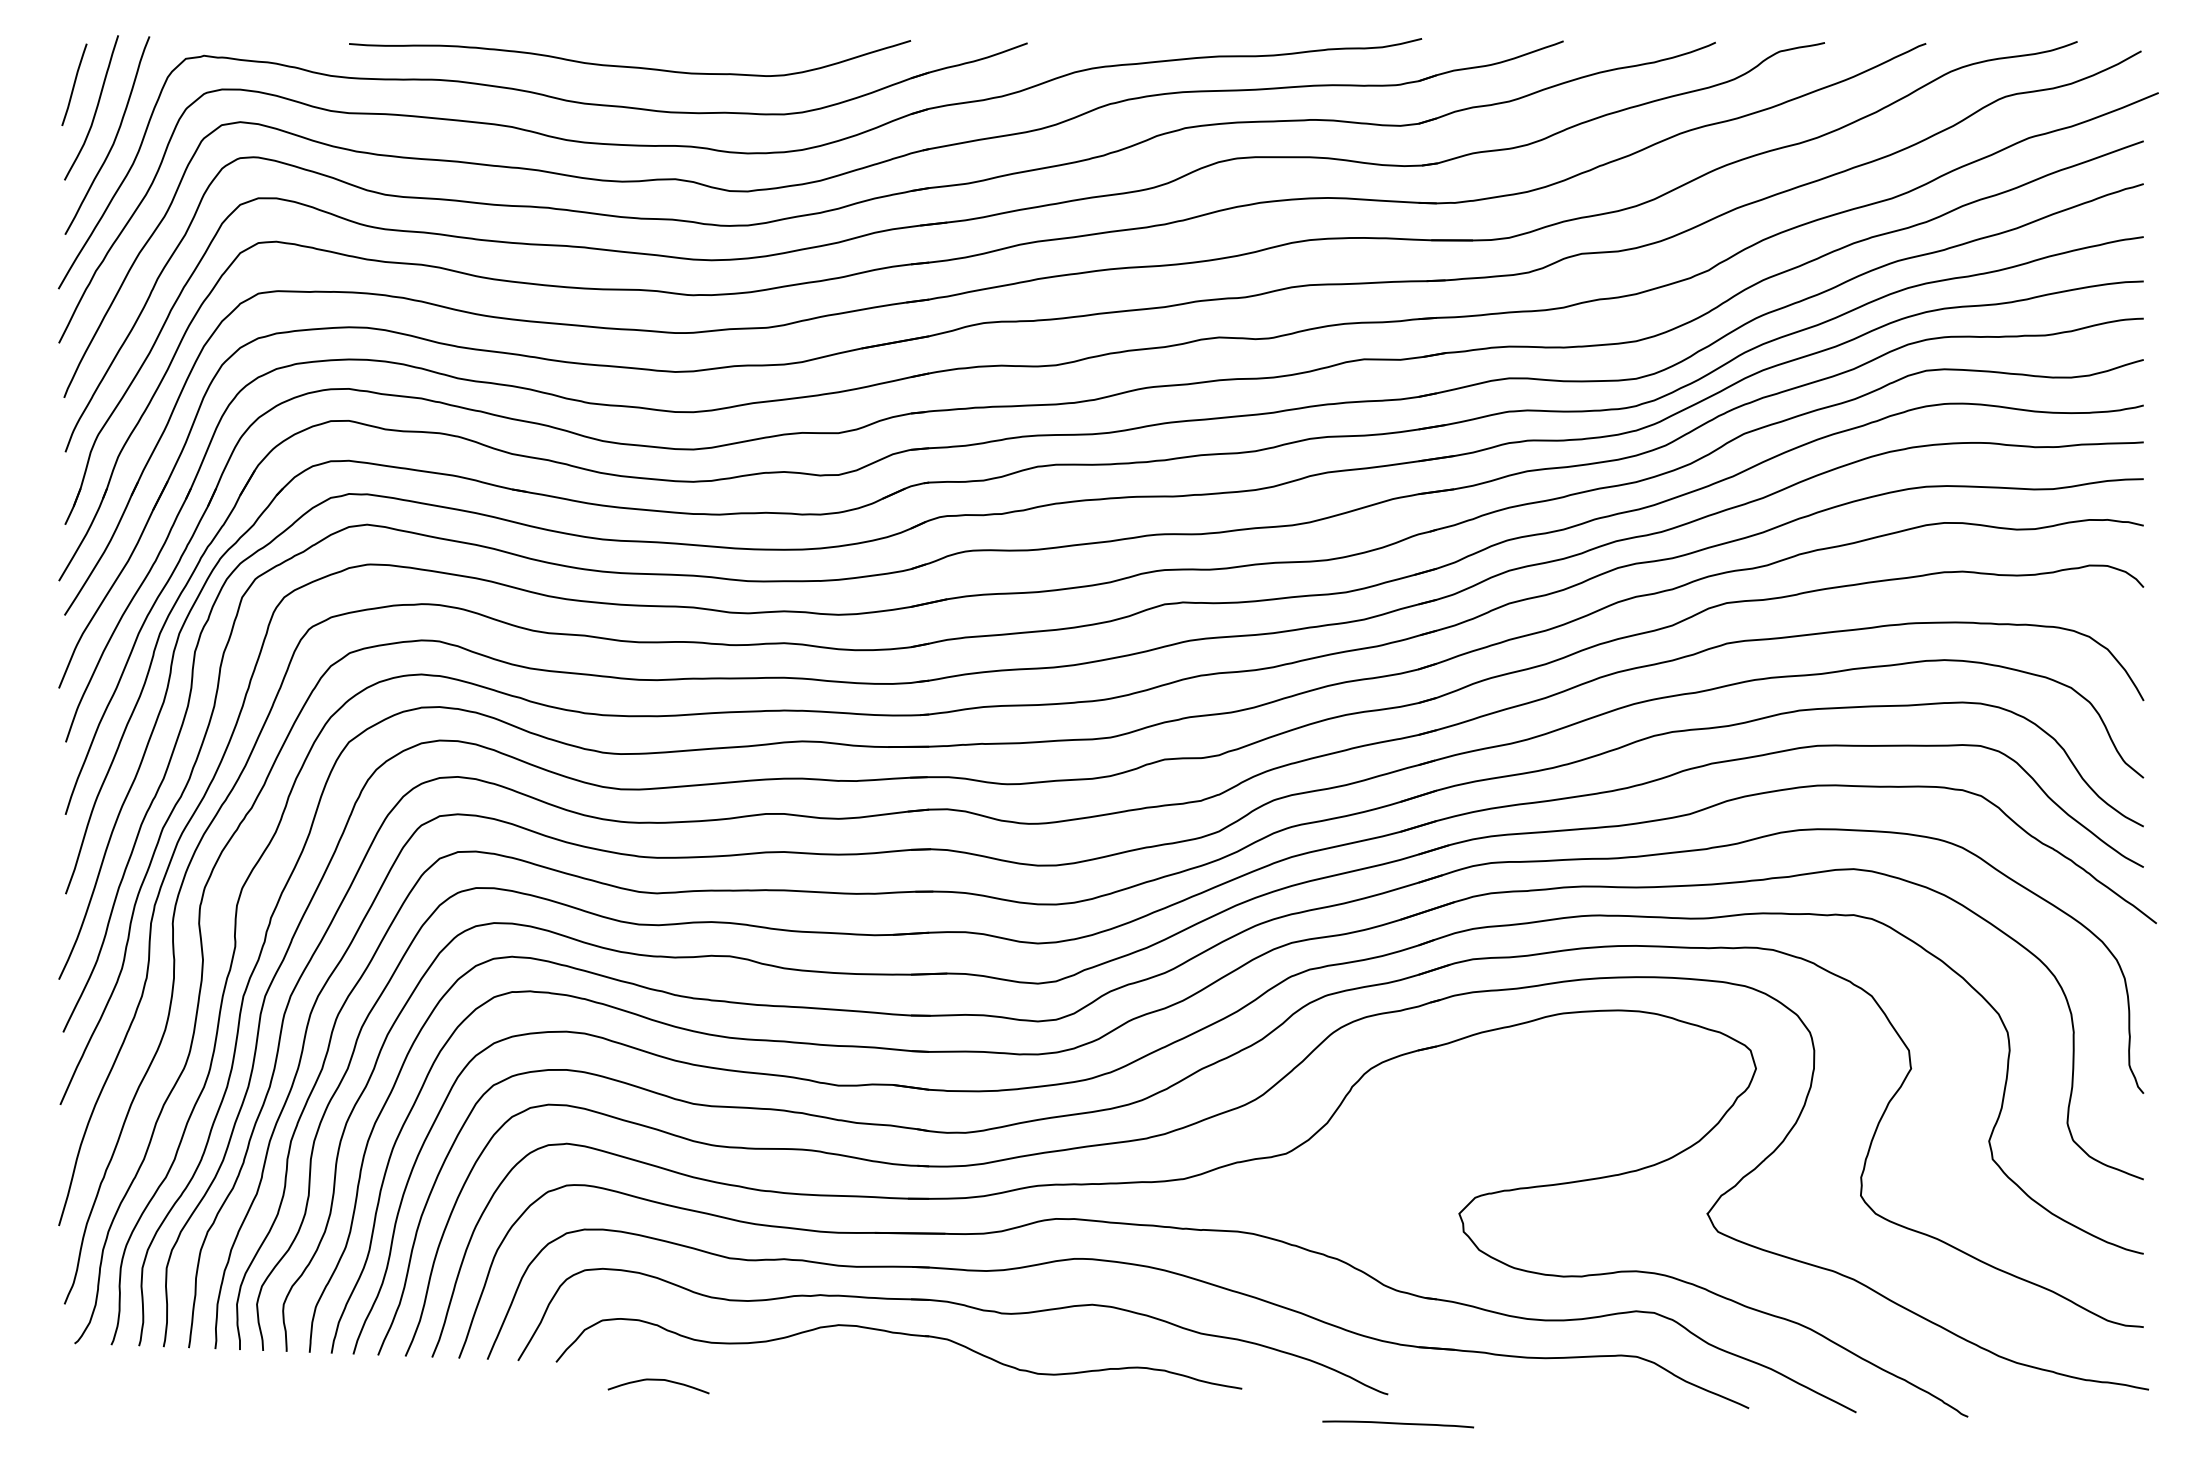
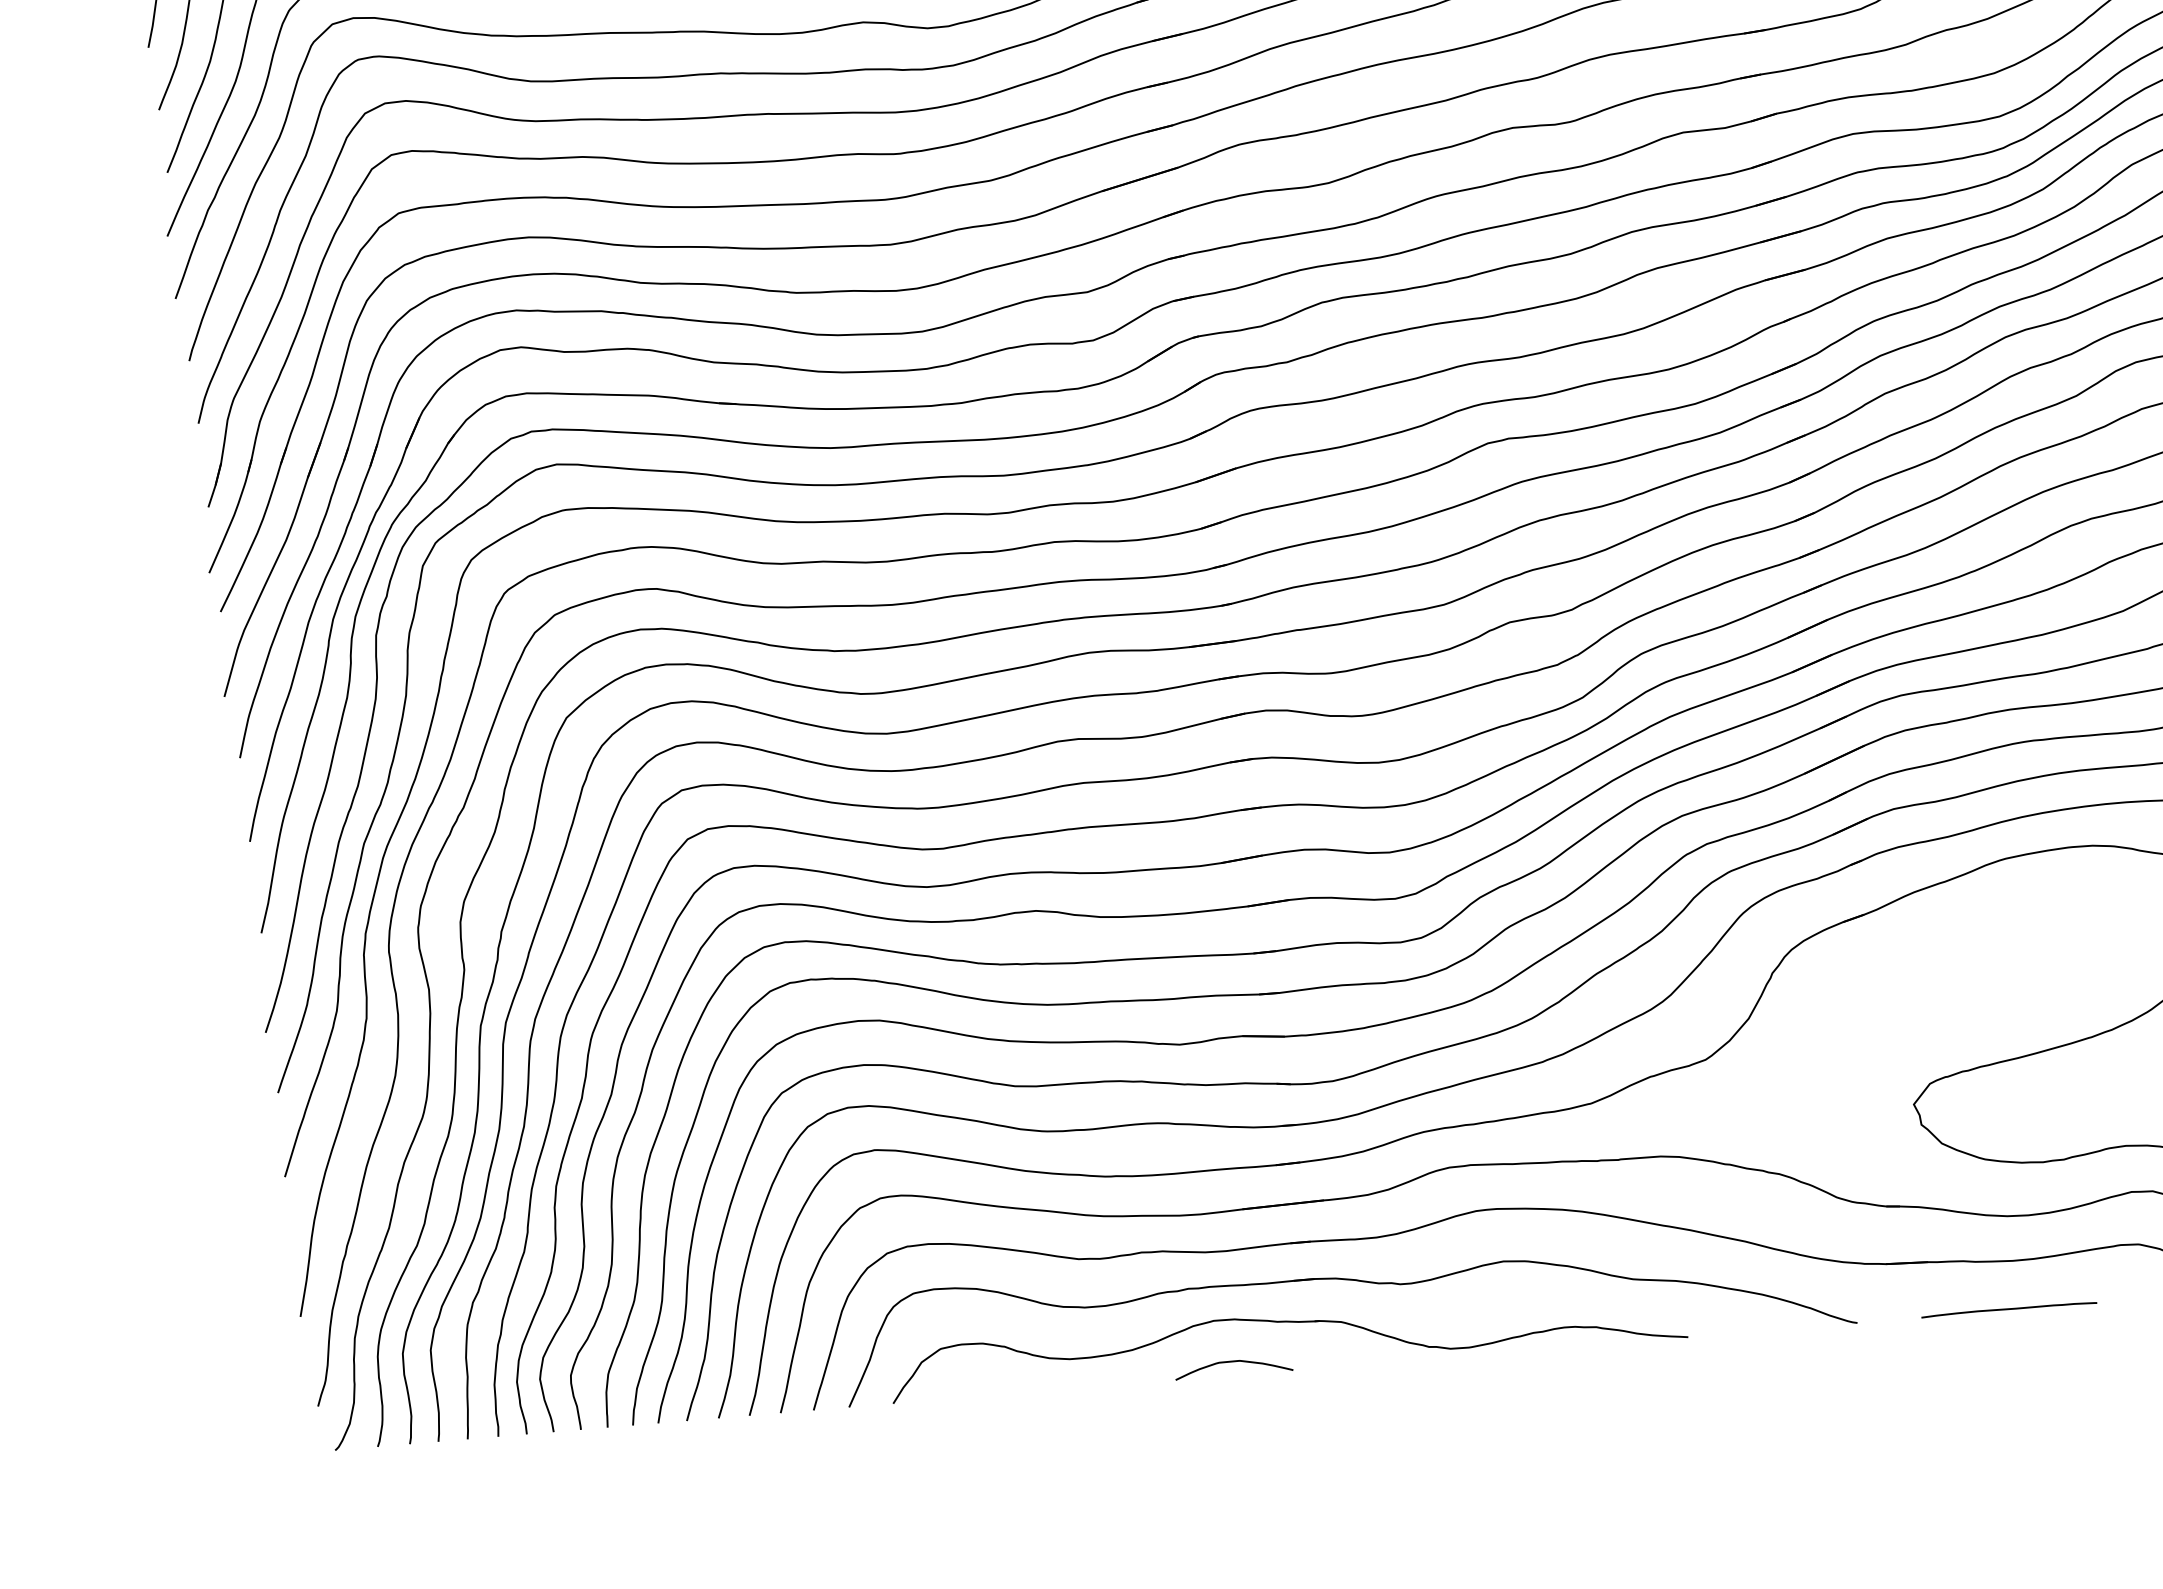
curve: (658, 1380) -> (1232, 1362), moved
curve: (1398, 1424) -> (2009, 1310), moved

